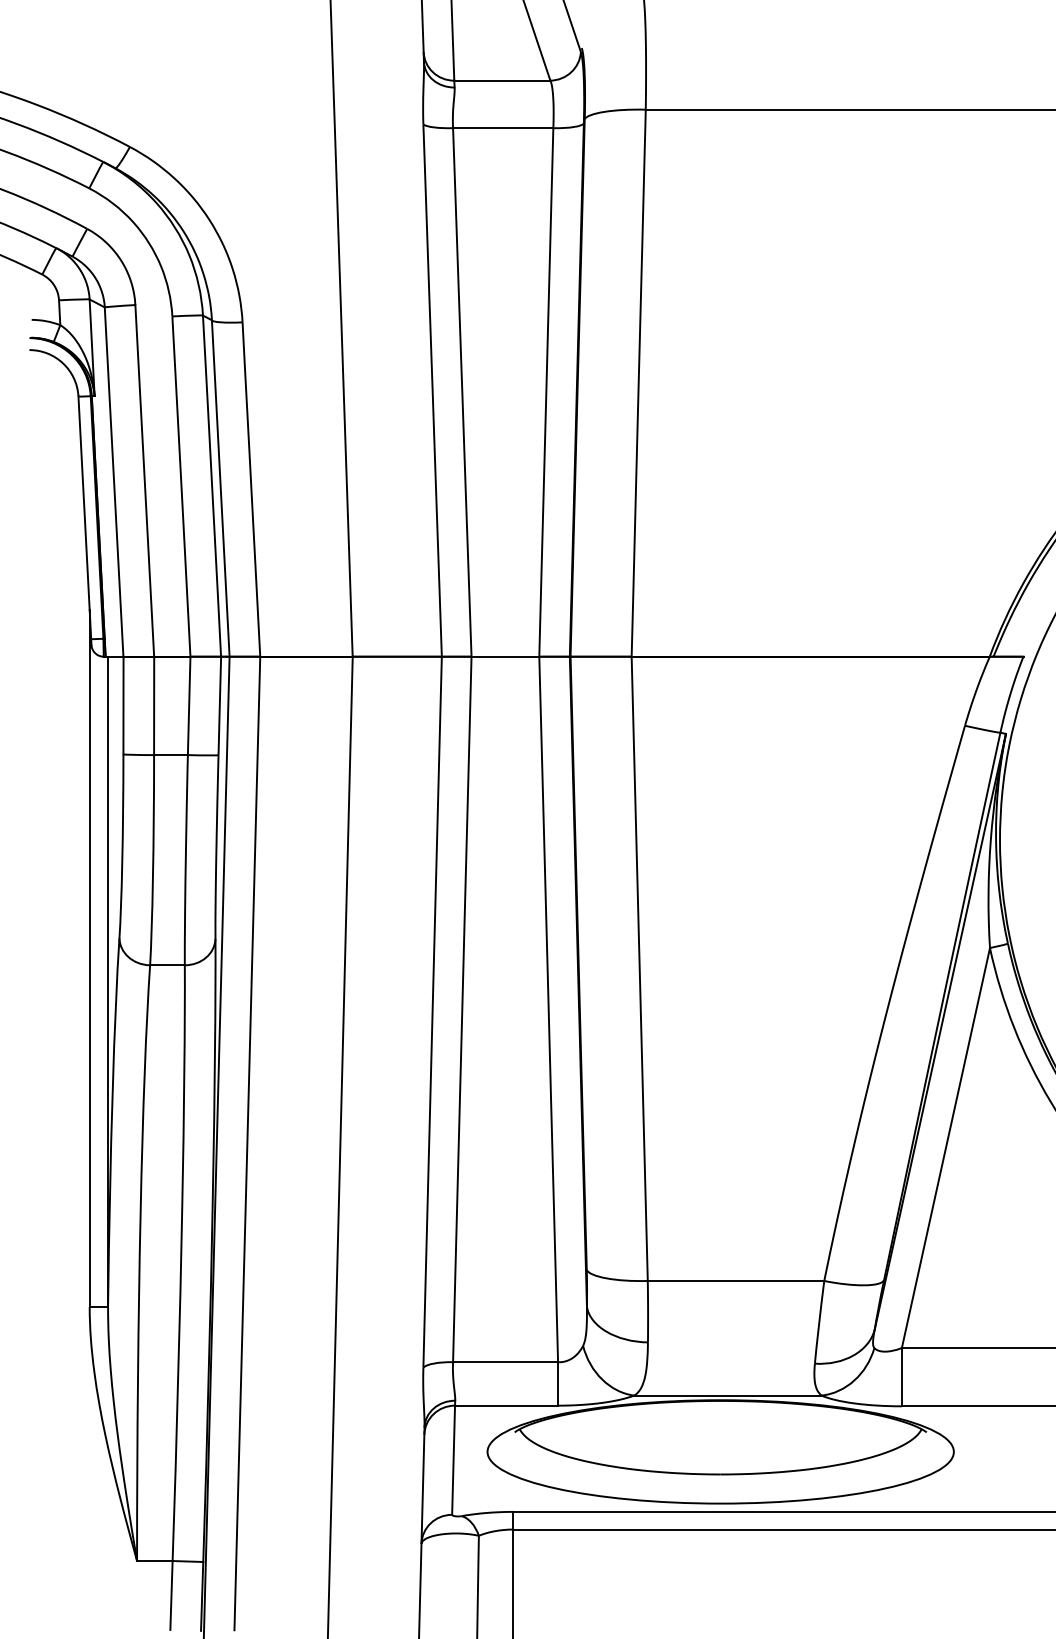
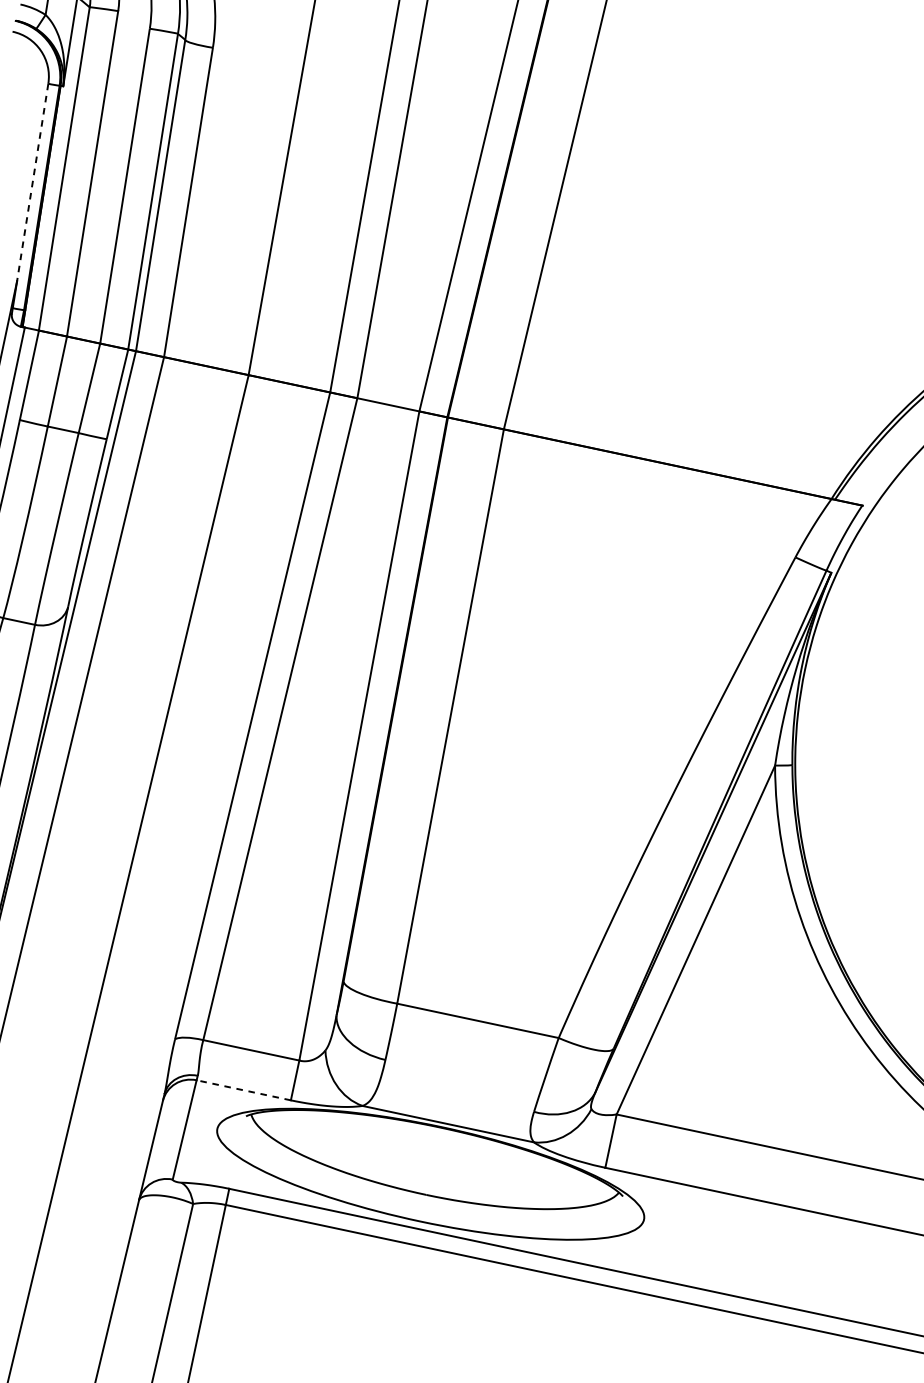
line: (84, 503) -> (33, 182), solid -> dashed
line: (506, 1405) -> (243, 1090), solid -> dashed

